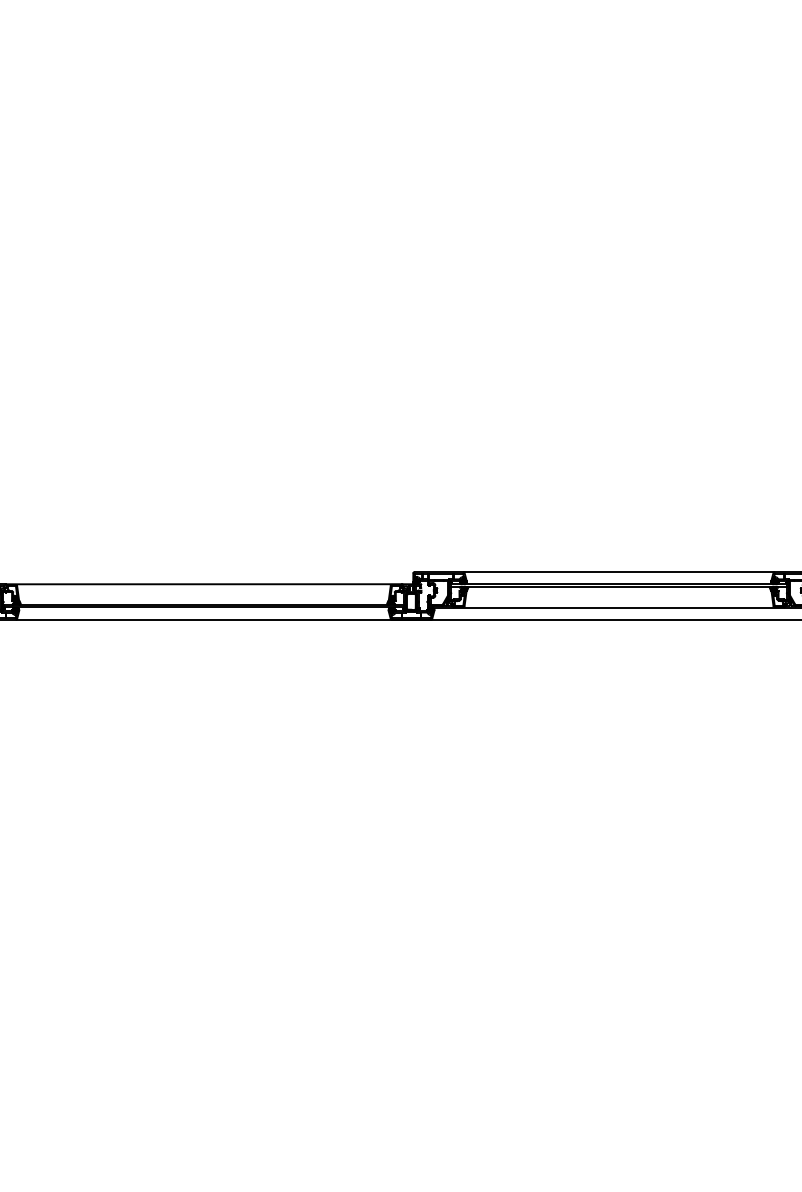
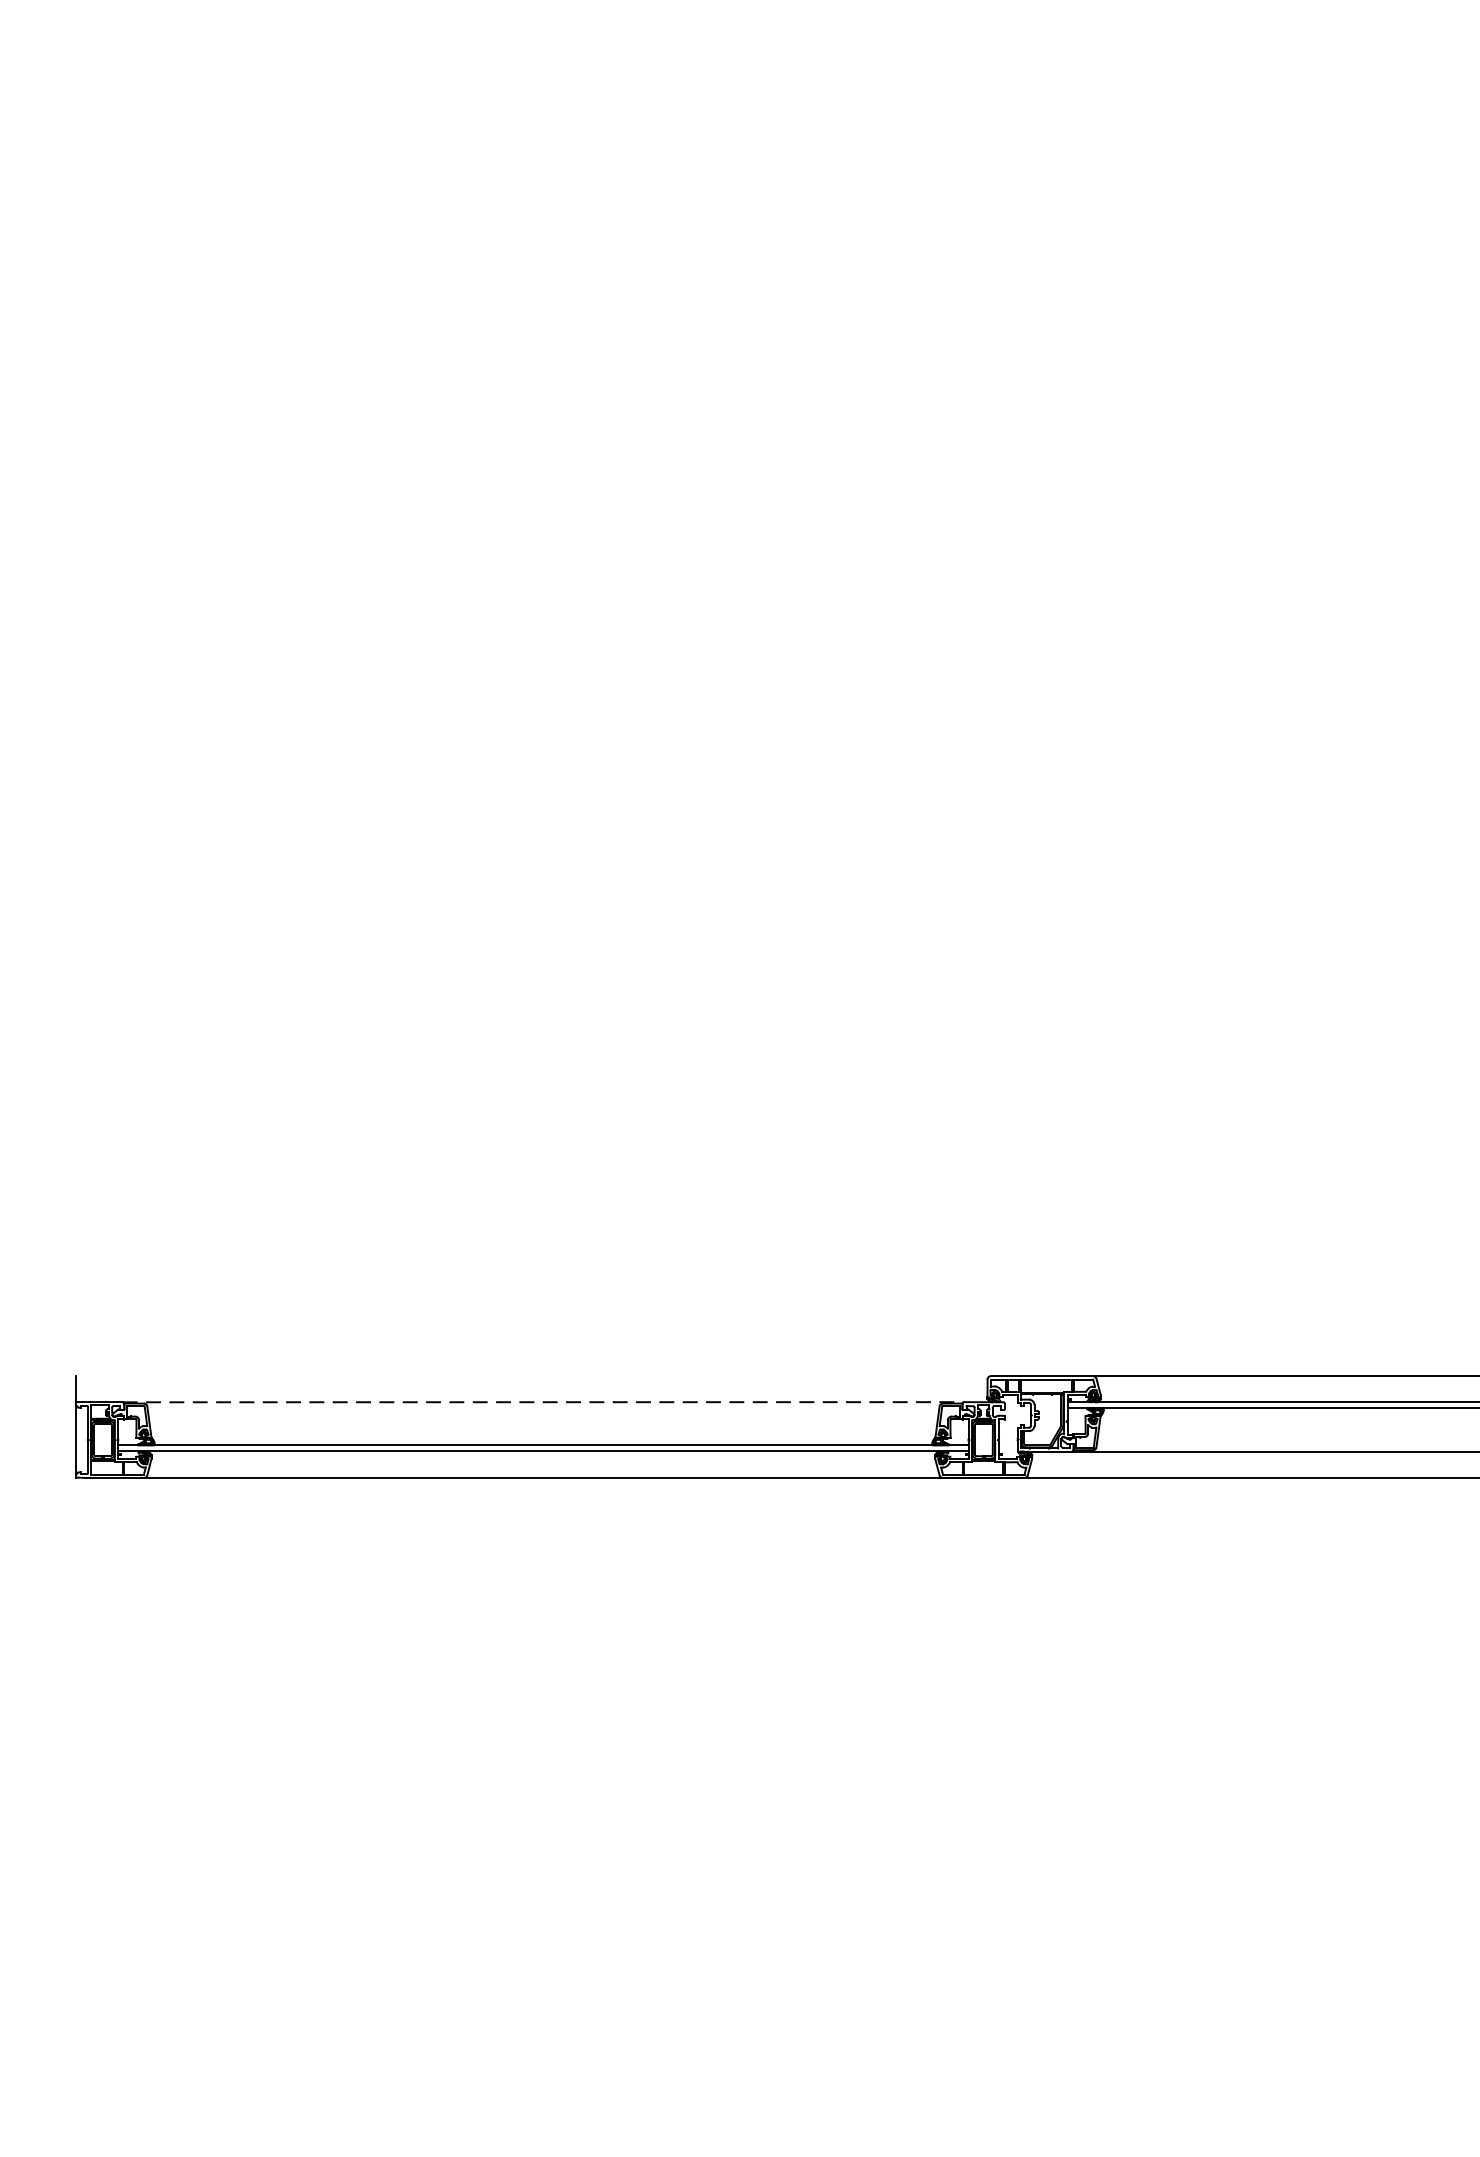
line: (204, 584) -> (544, 1402), solid -> dashed

